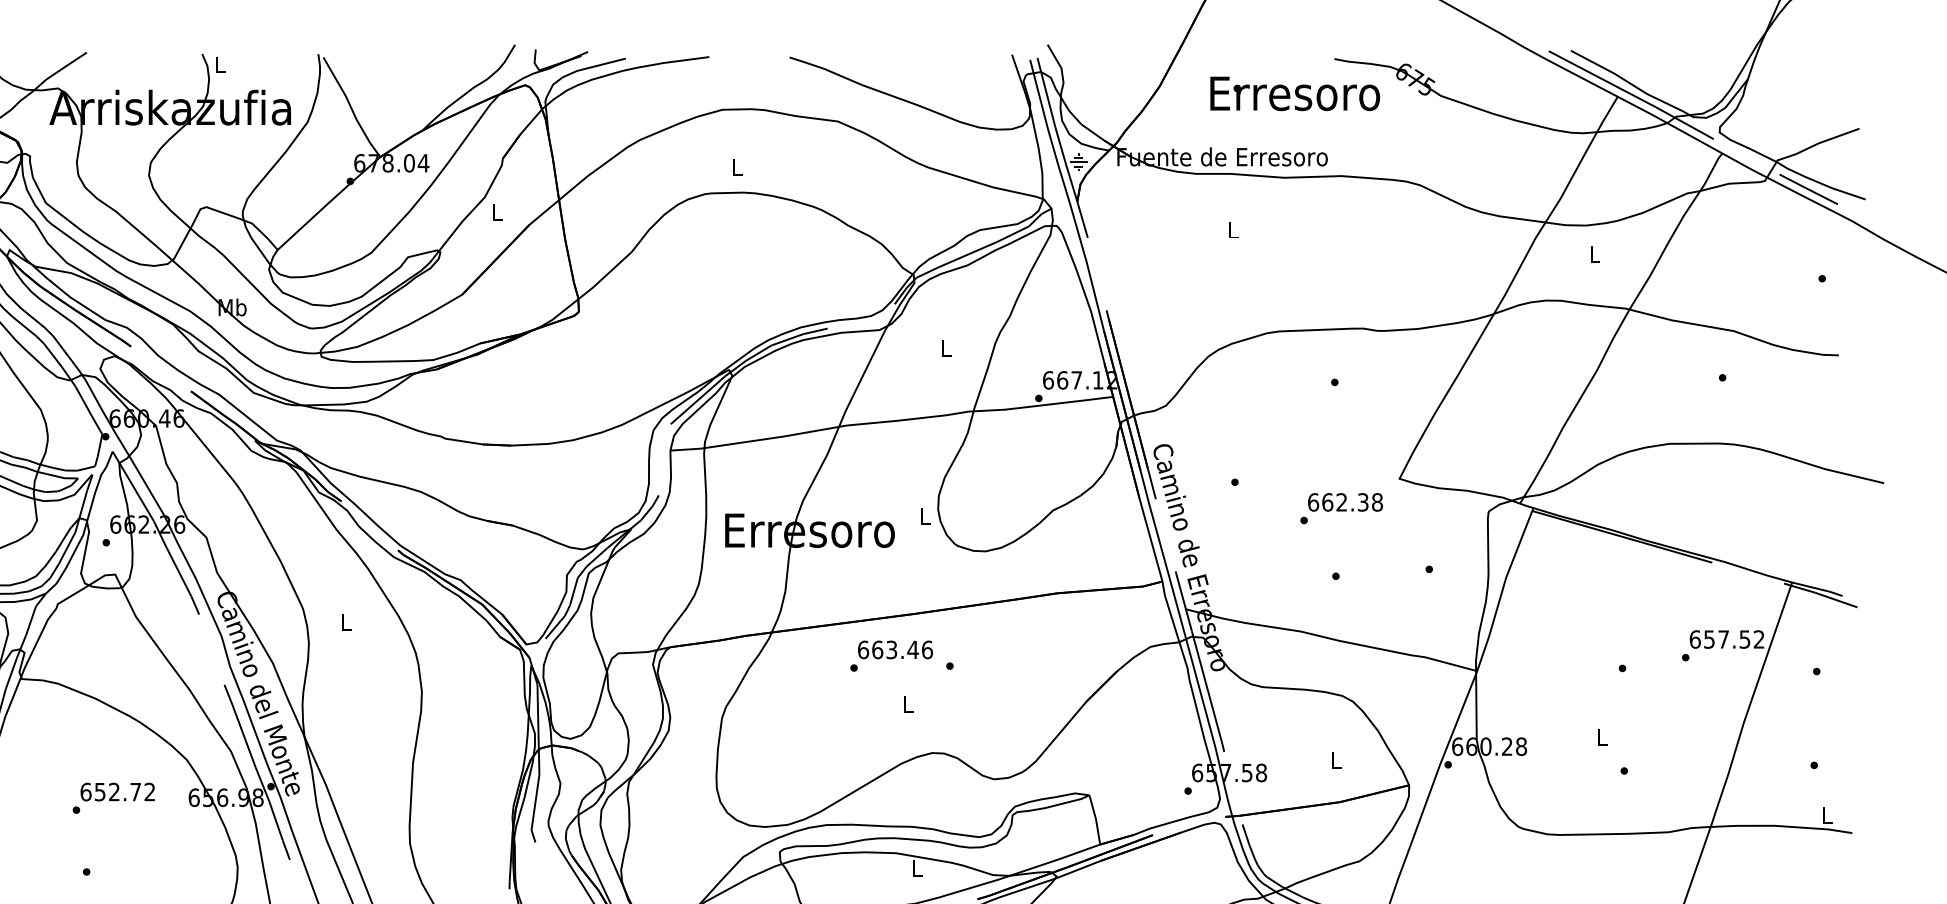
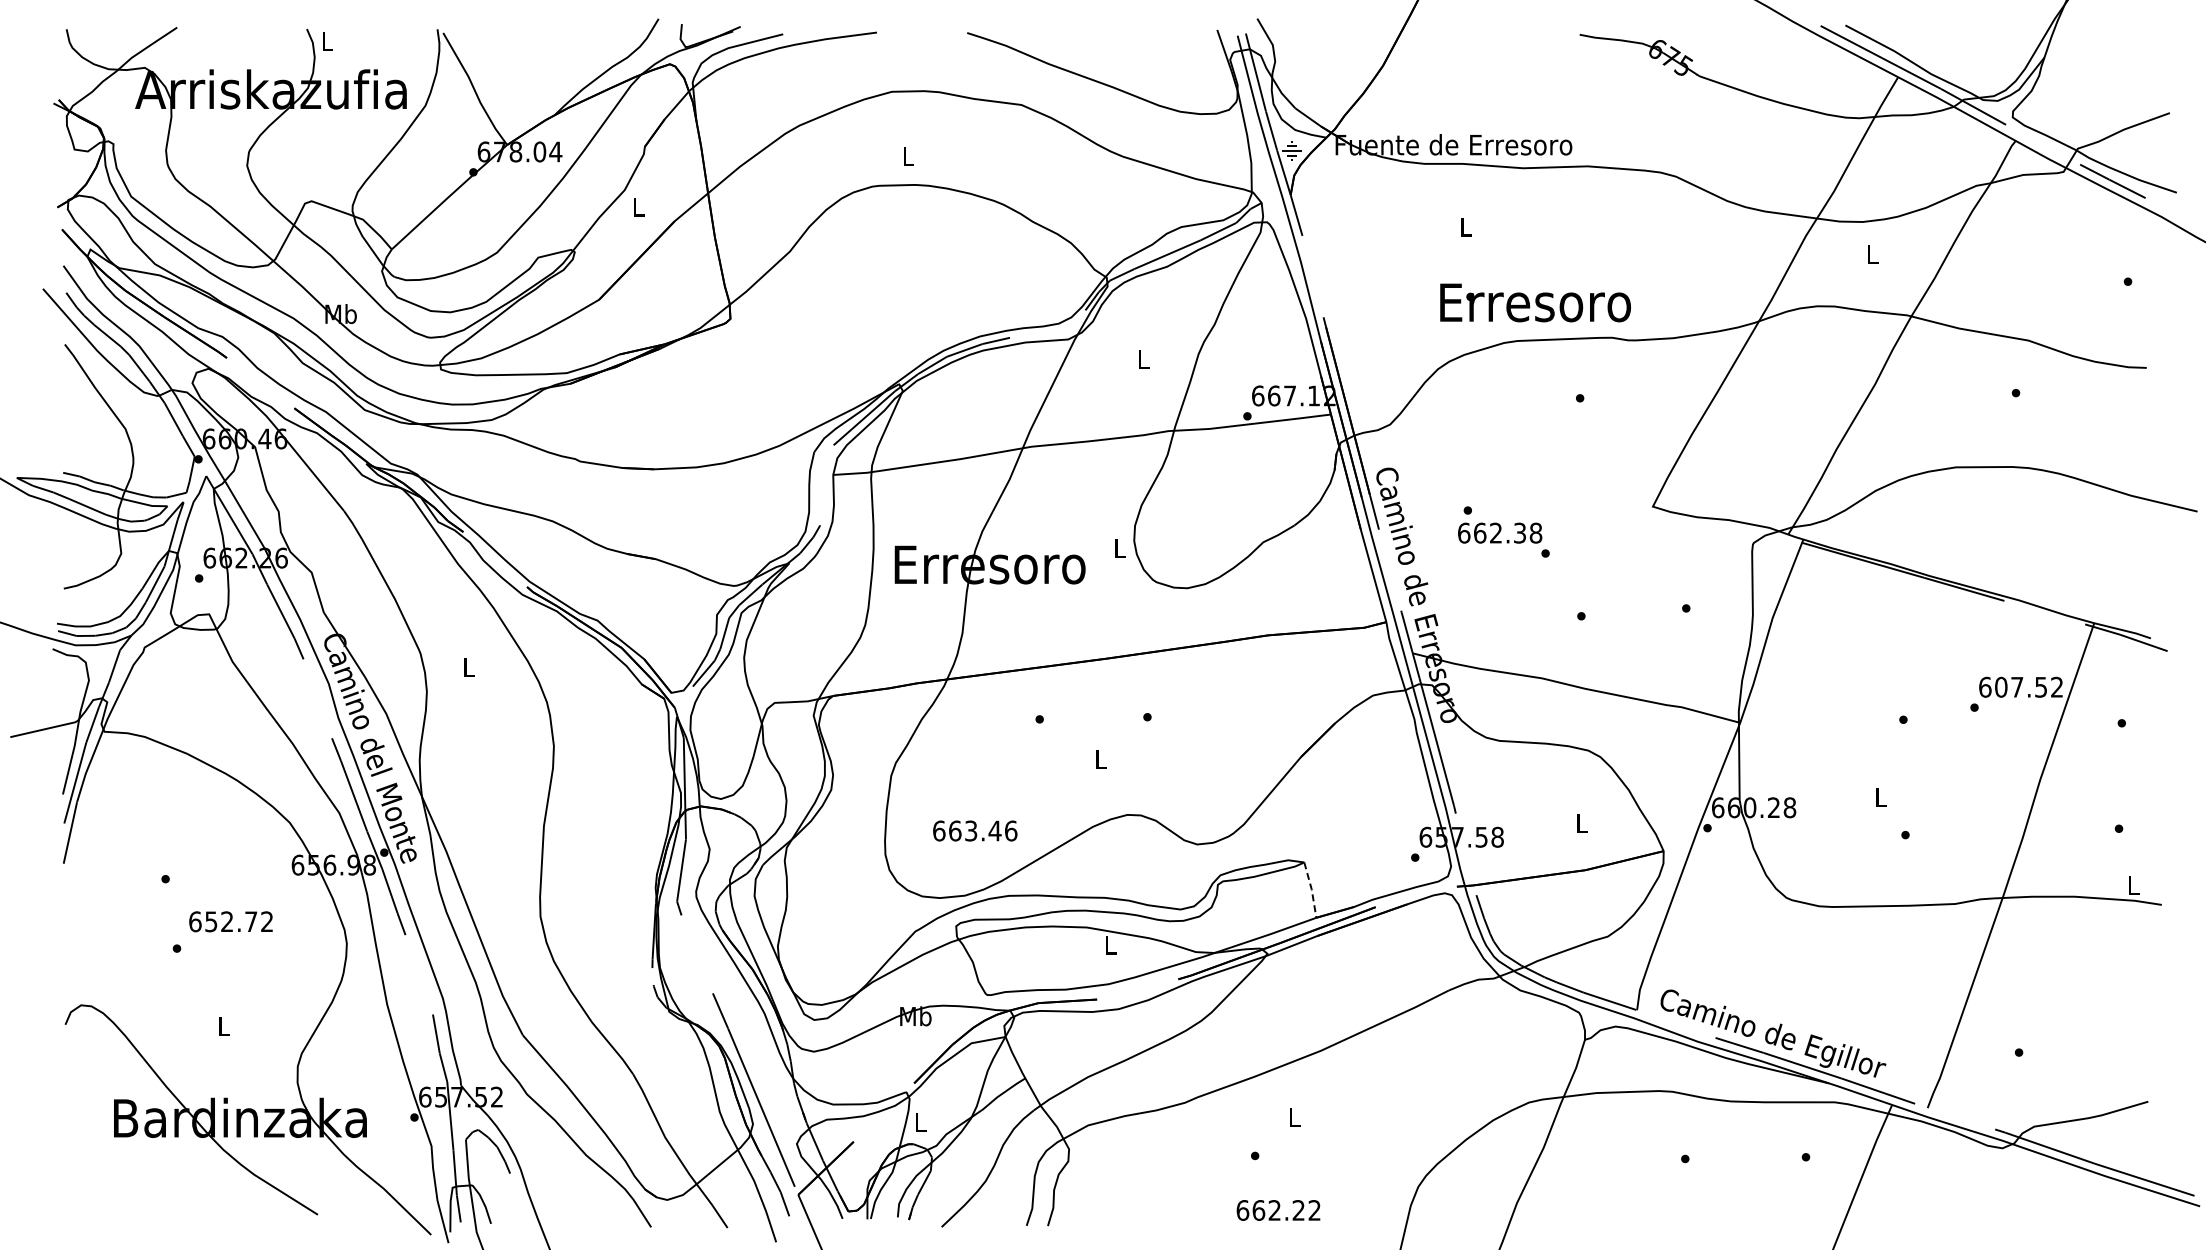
text: (1295, 93) -> (1535, 302), moved
text: (1345, 501) -> (1500, 532), moved
text: (1709, 638) -> (2001, 686), 657.52 -> 607.52
text: (895, 649) -> (975, 830), moved
text: (117, 791) -> (230, 921), moved
line: (1095, 819) -> (1311, 889), solid -> dashed

